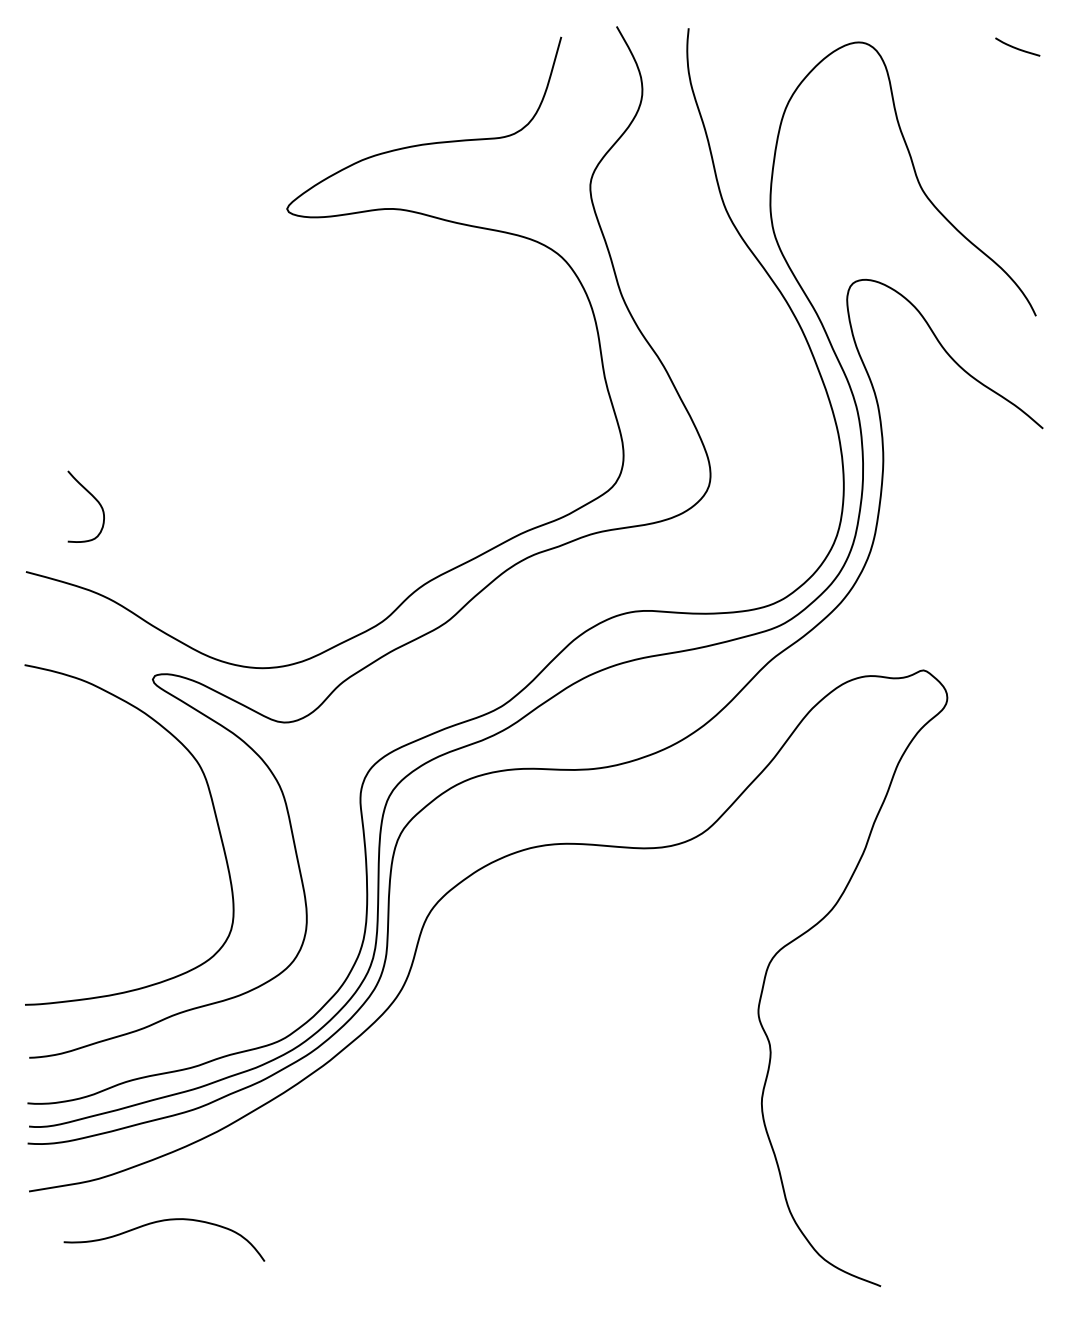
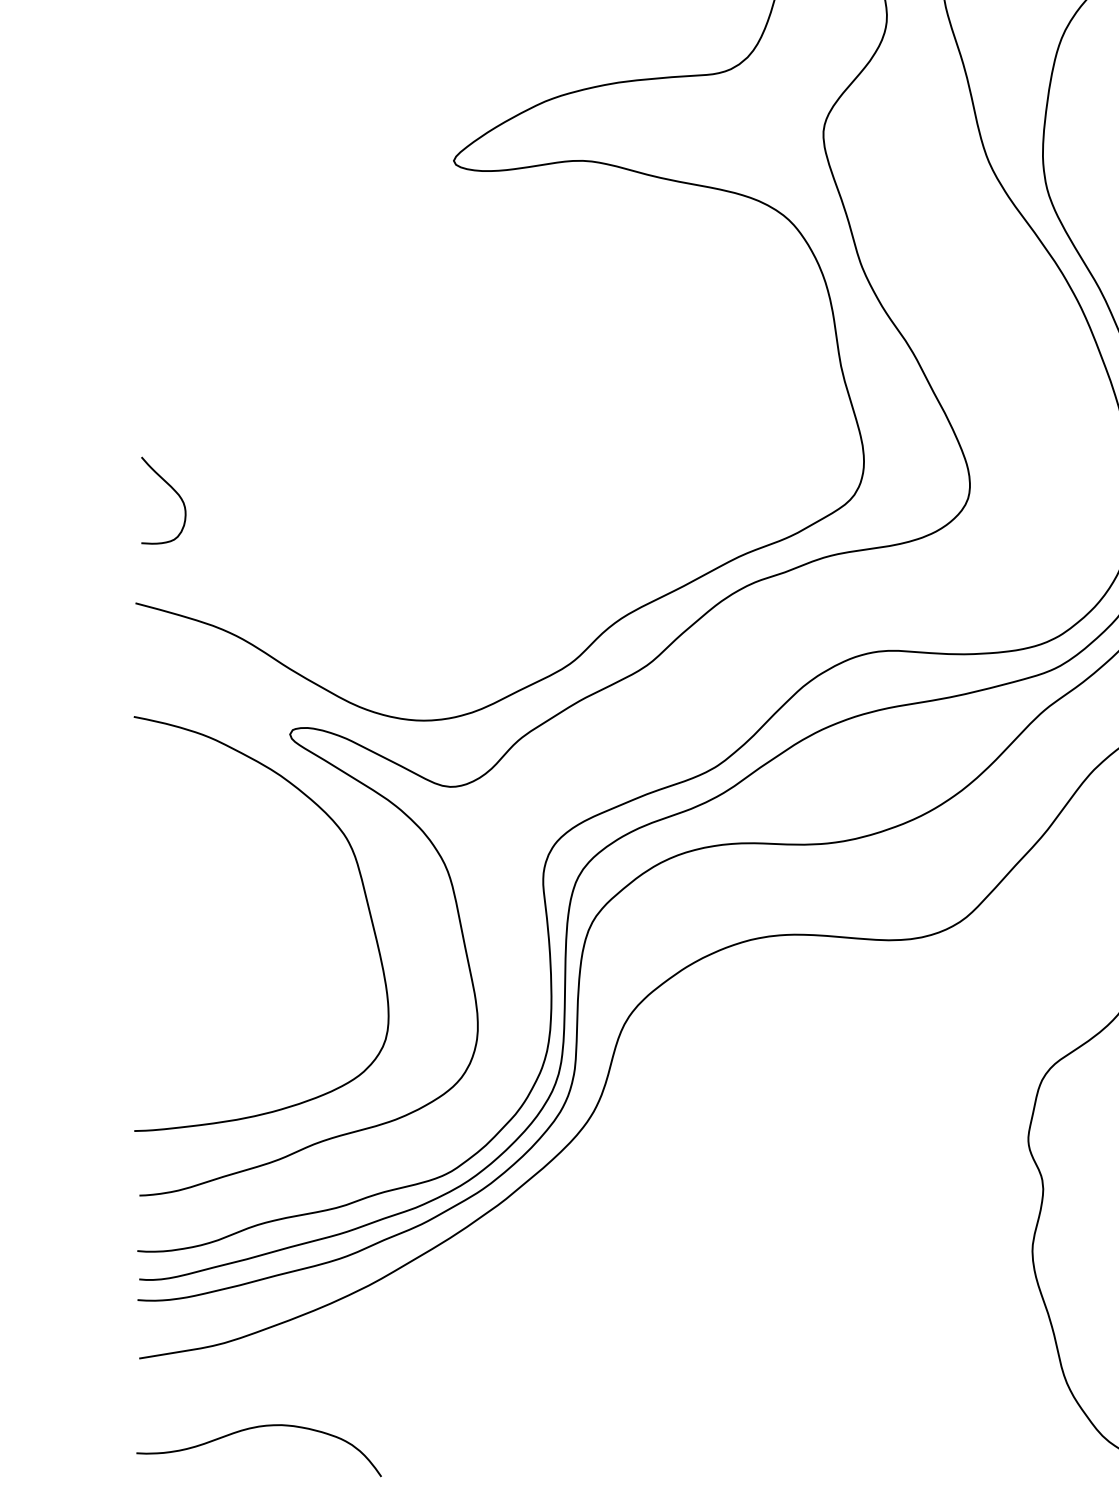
curve: (93, 498) -> (172, 490), moved
curve: (159, 1222) -> (253, 1429), moved

